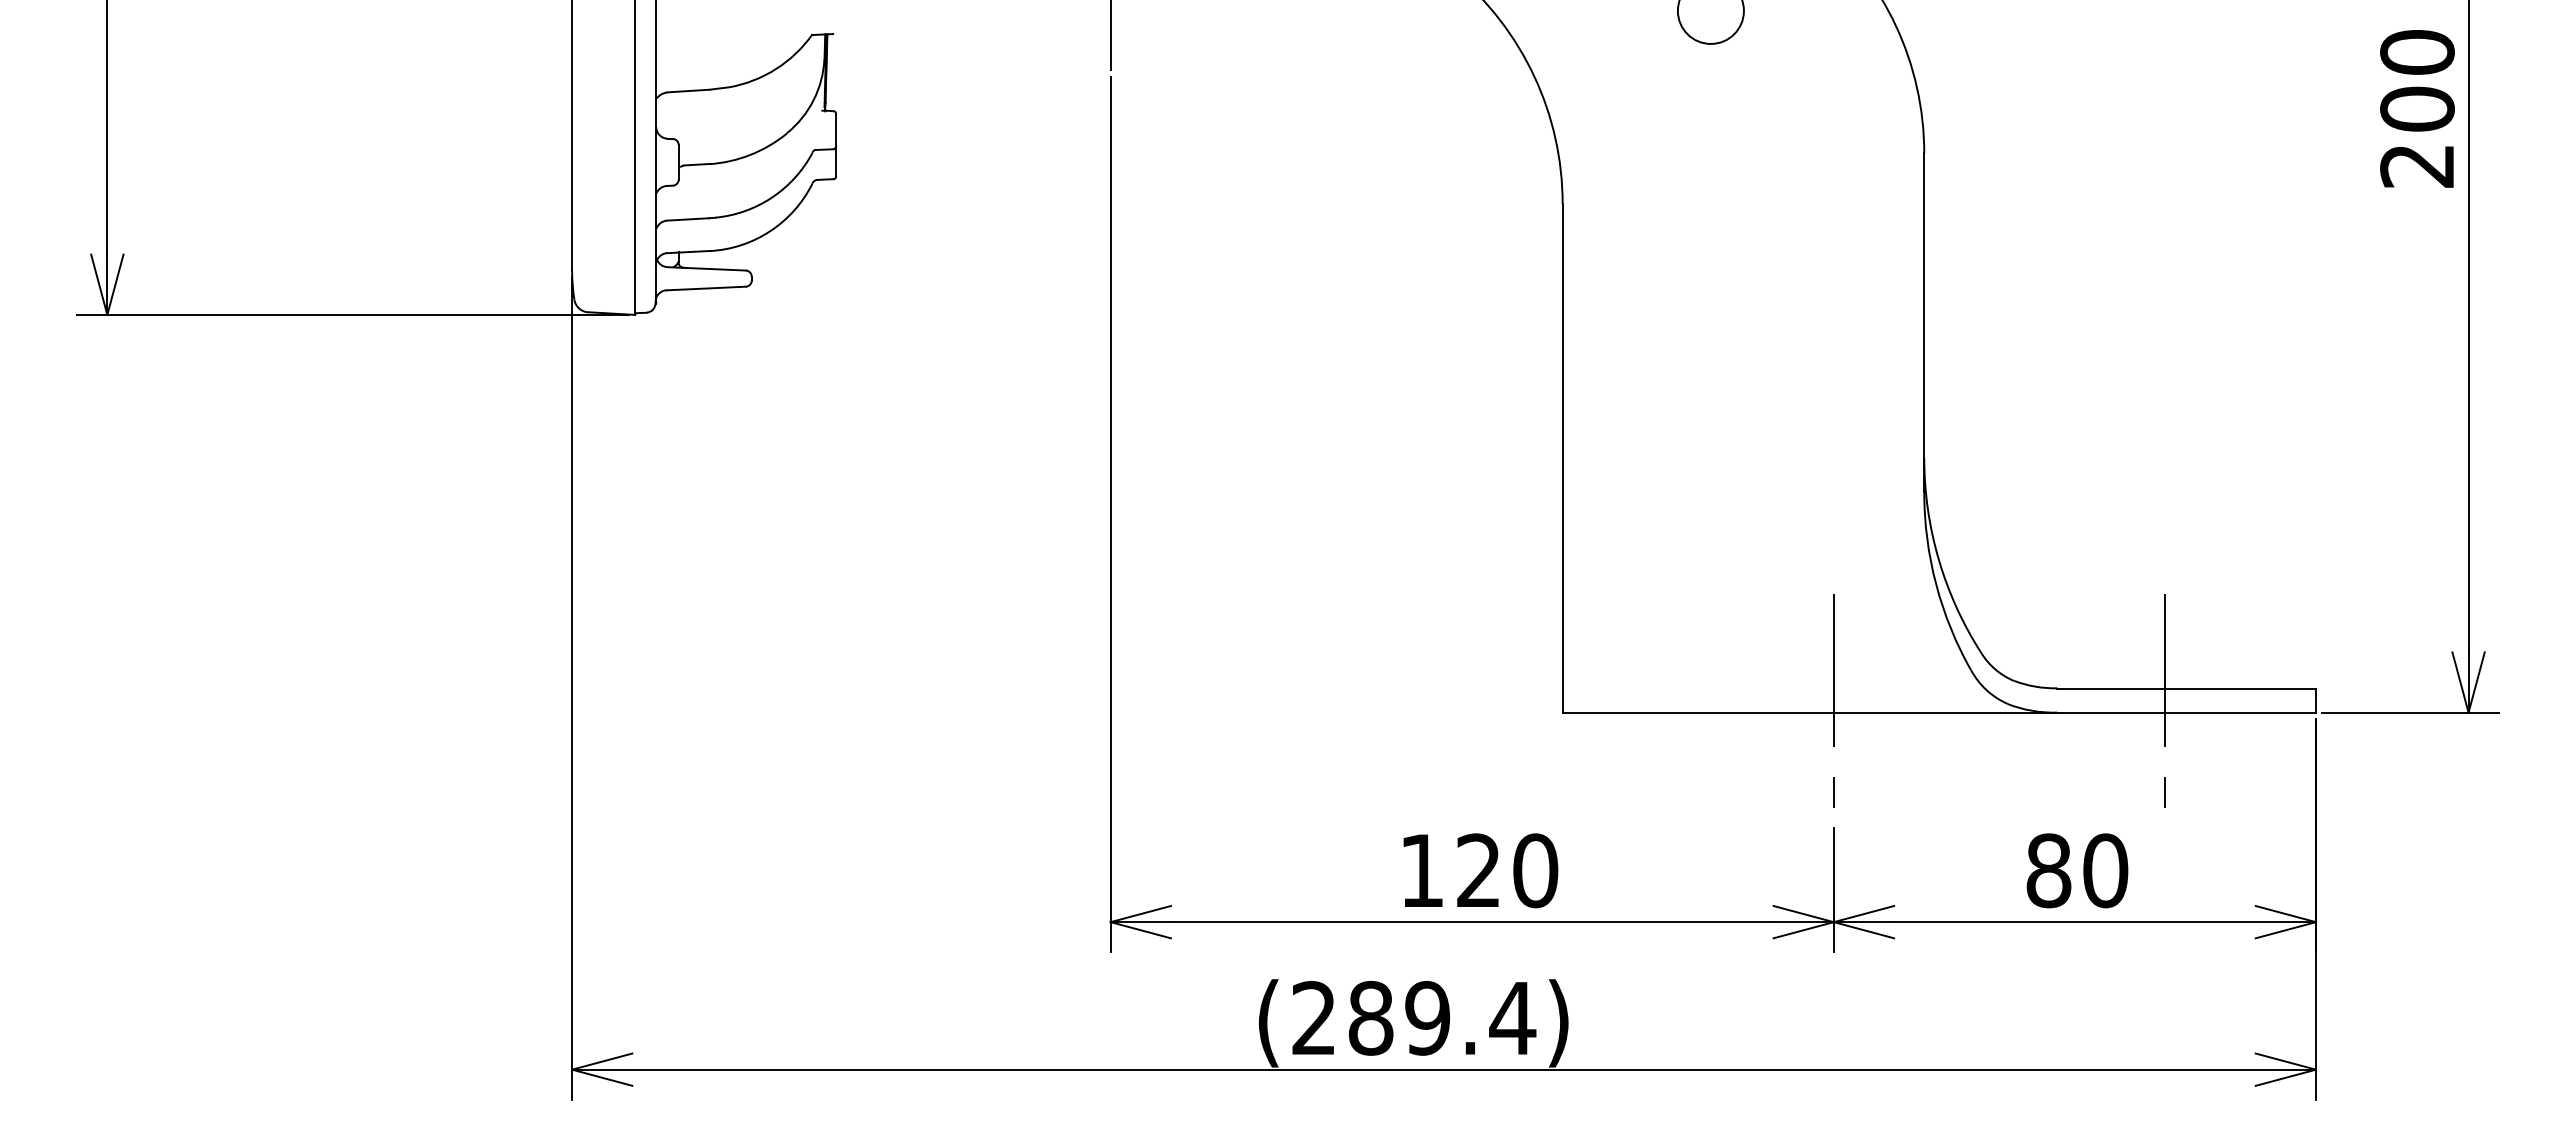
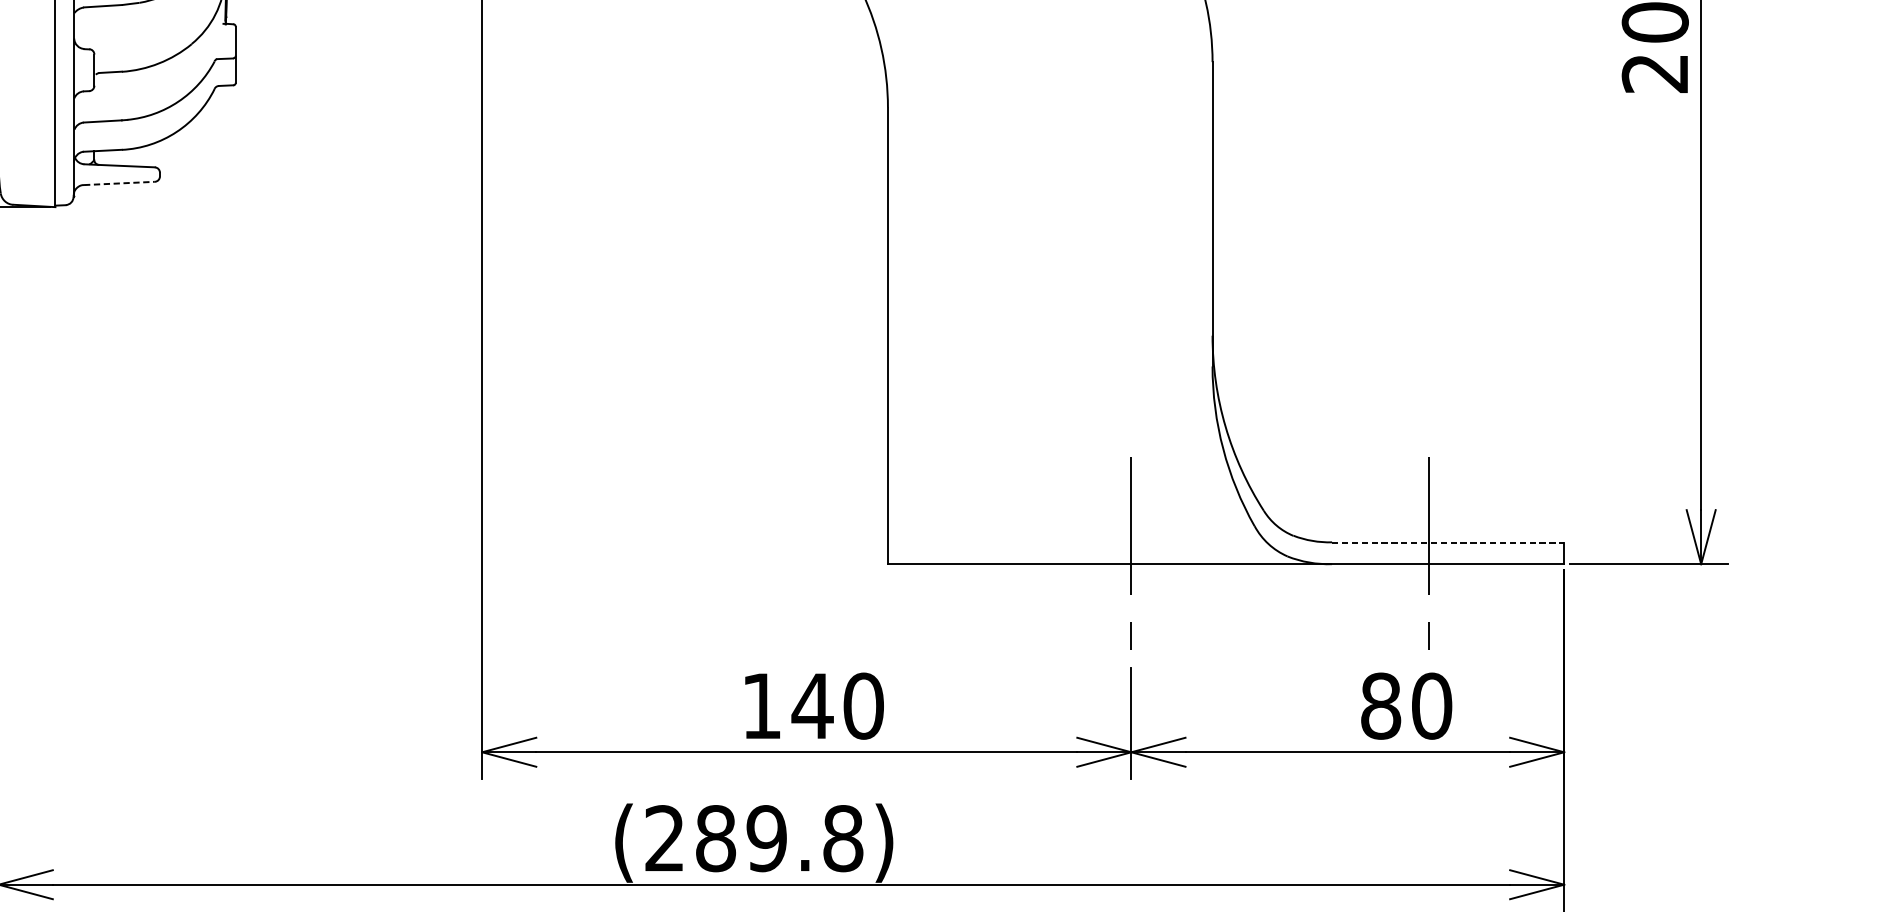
line: (707, 288) -> (120, 183), solid -> dashed
line: (2187, 688) -> (1448, 542), solid -> dashed
text: (1478, 869) -> (812, 705), 120 -> 140
text: (2077, 870) -> (1406, 705), moved
text: (1512, 1017) -> (842, 837), (289.4) -> (289.8)

